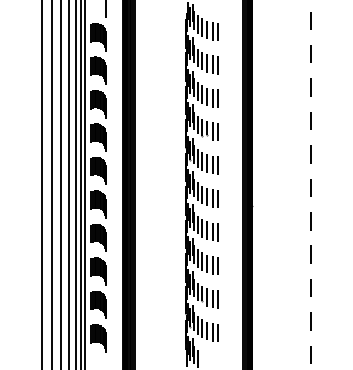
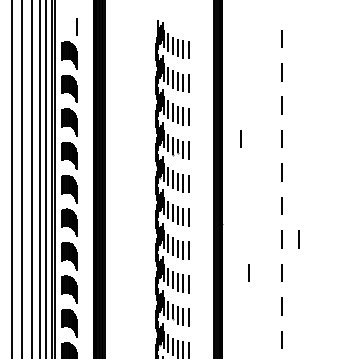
line: (269, 120) -> (240, 138), added
line: (327, 221) -> (298, 239), added
line: (277, 254) -> (248, 272), added

